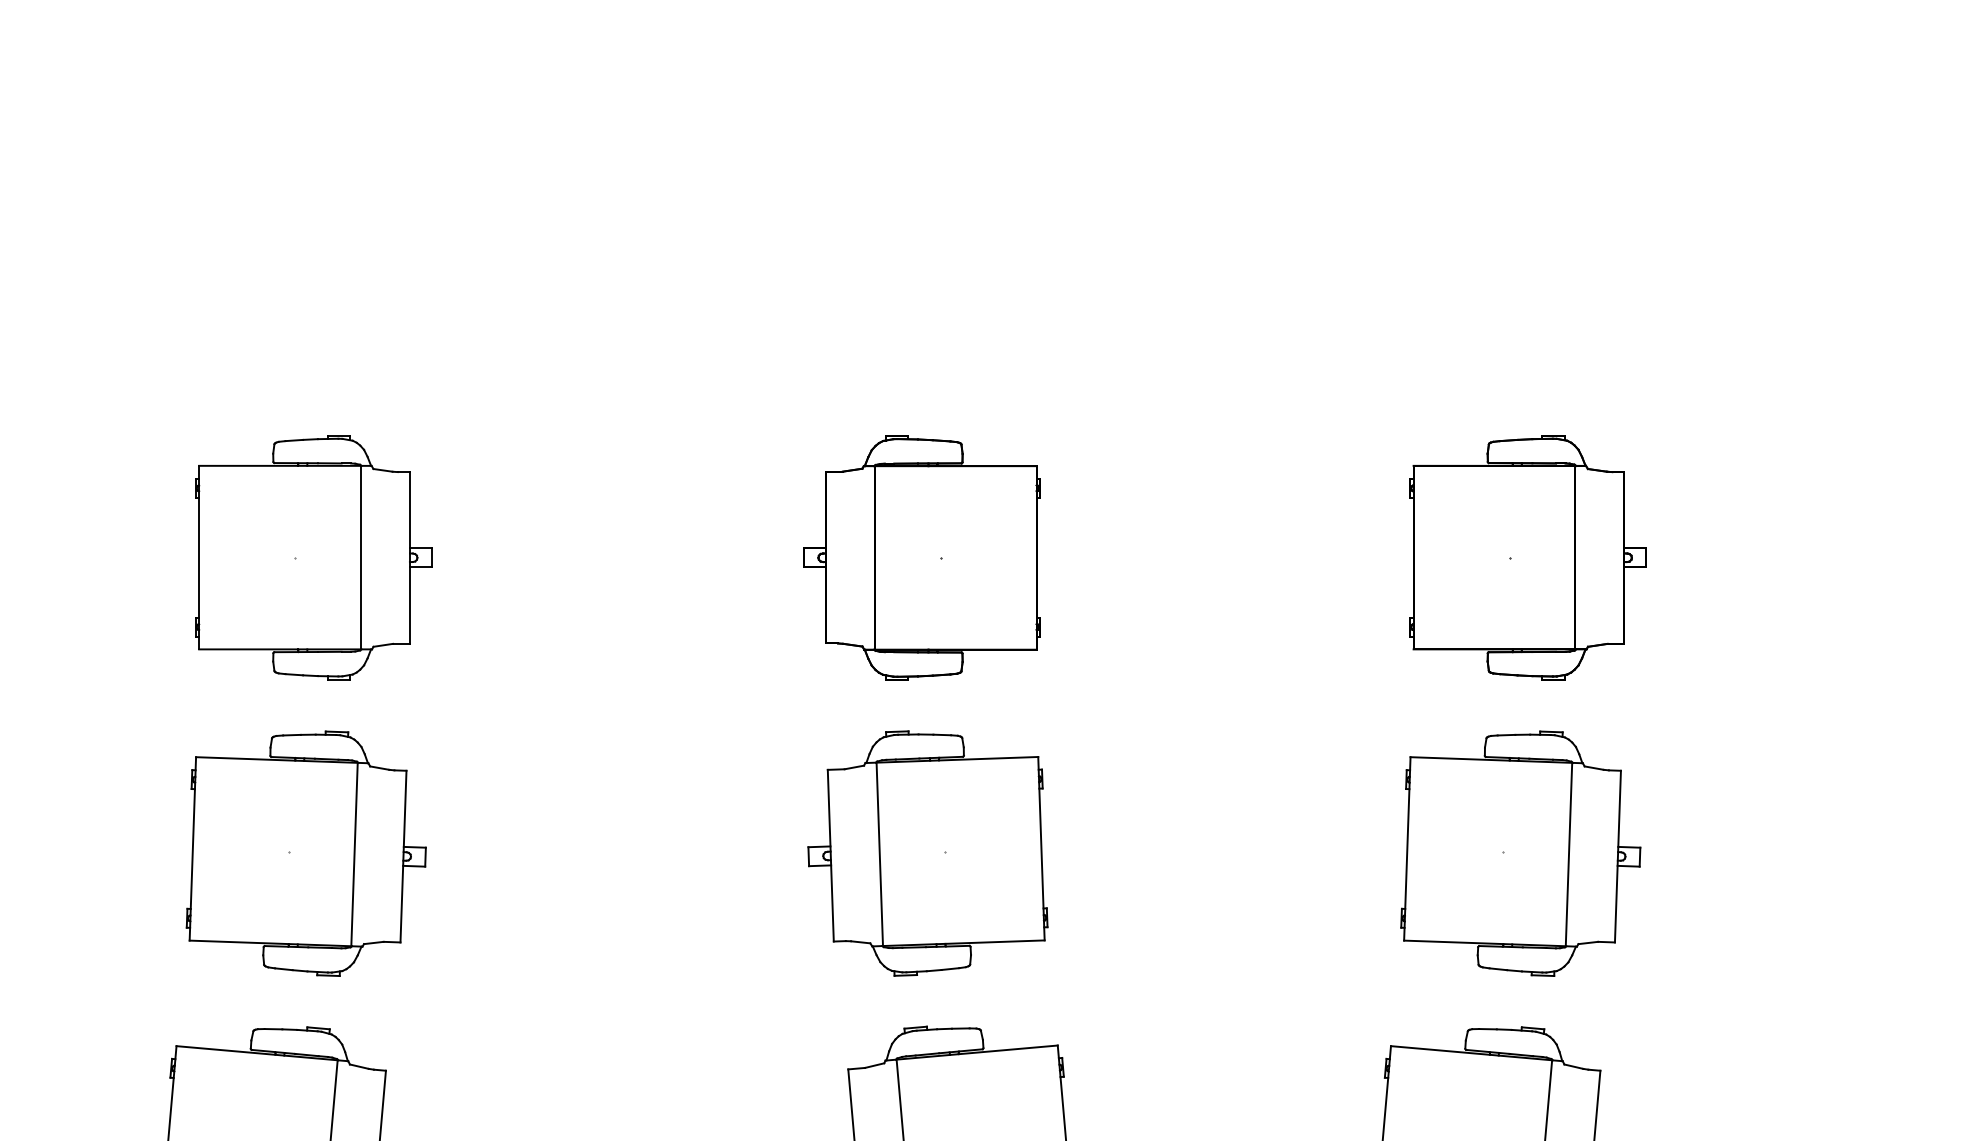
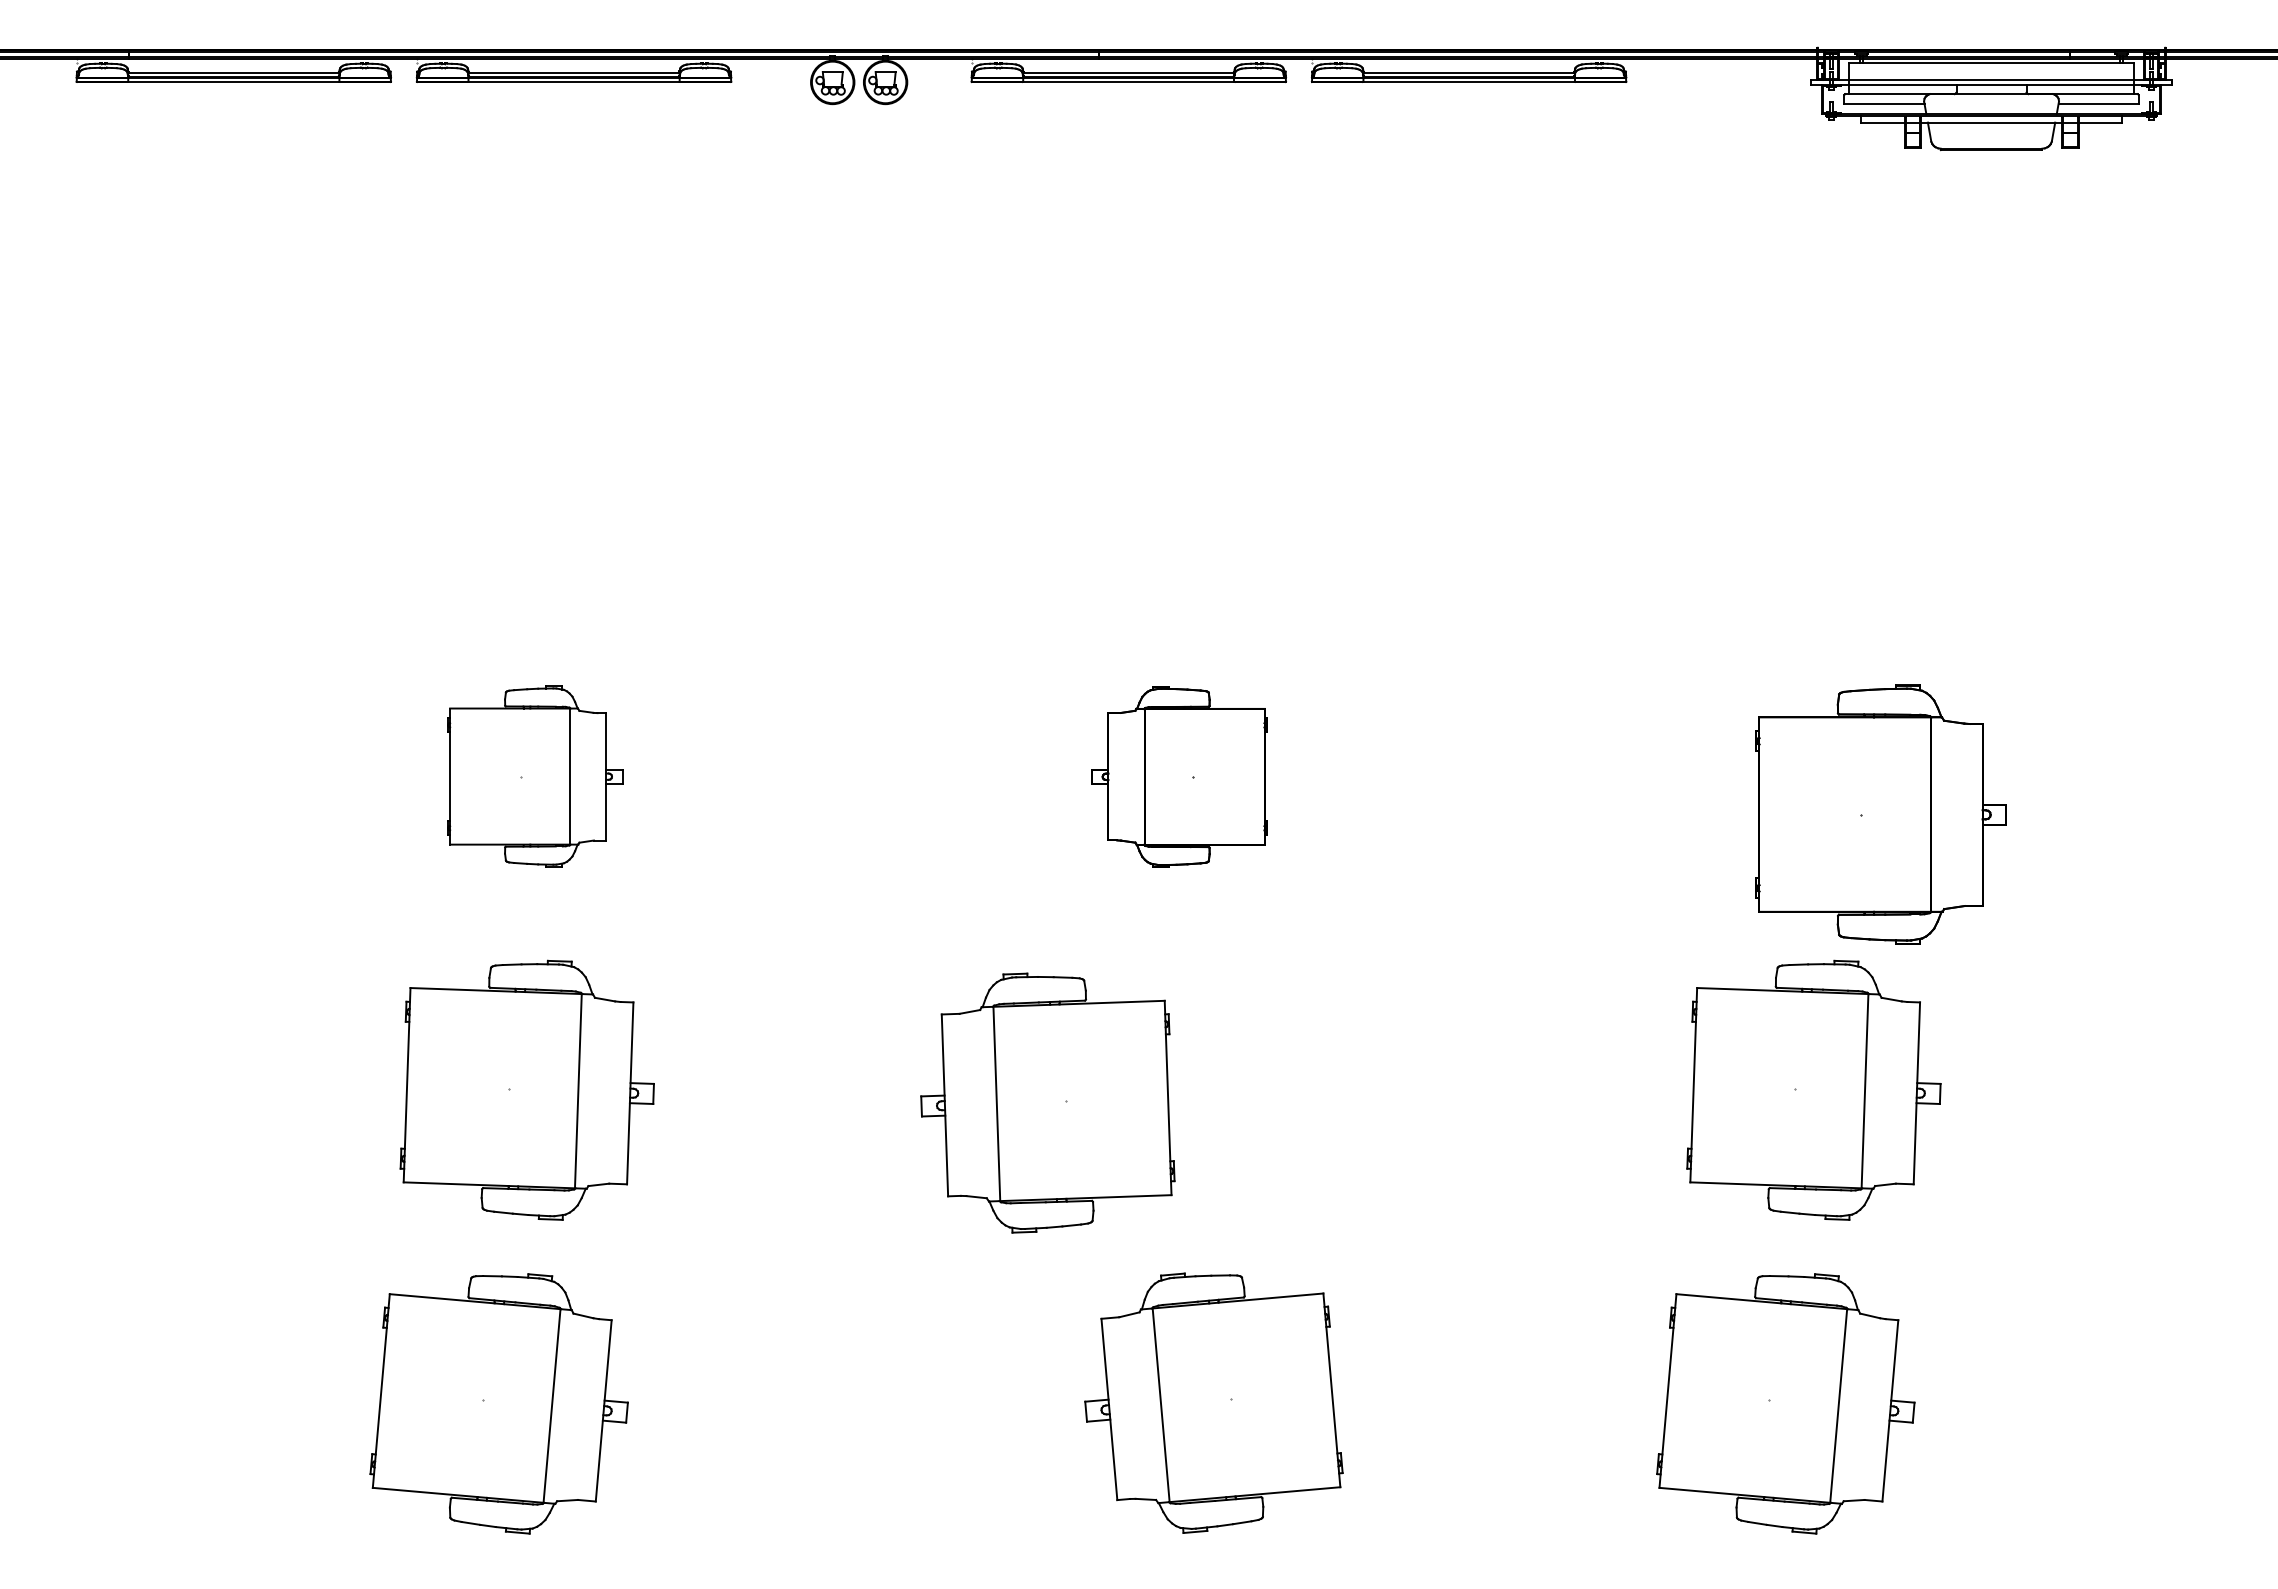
part: (313, 557) -> (534, 776), size x0.7
part: (921, 557) -> (1179, 776), size x0.7
part: (1527, 557) -> (1880, 814), moved
part: (927, 852) -> (1047, 1102), moved

